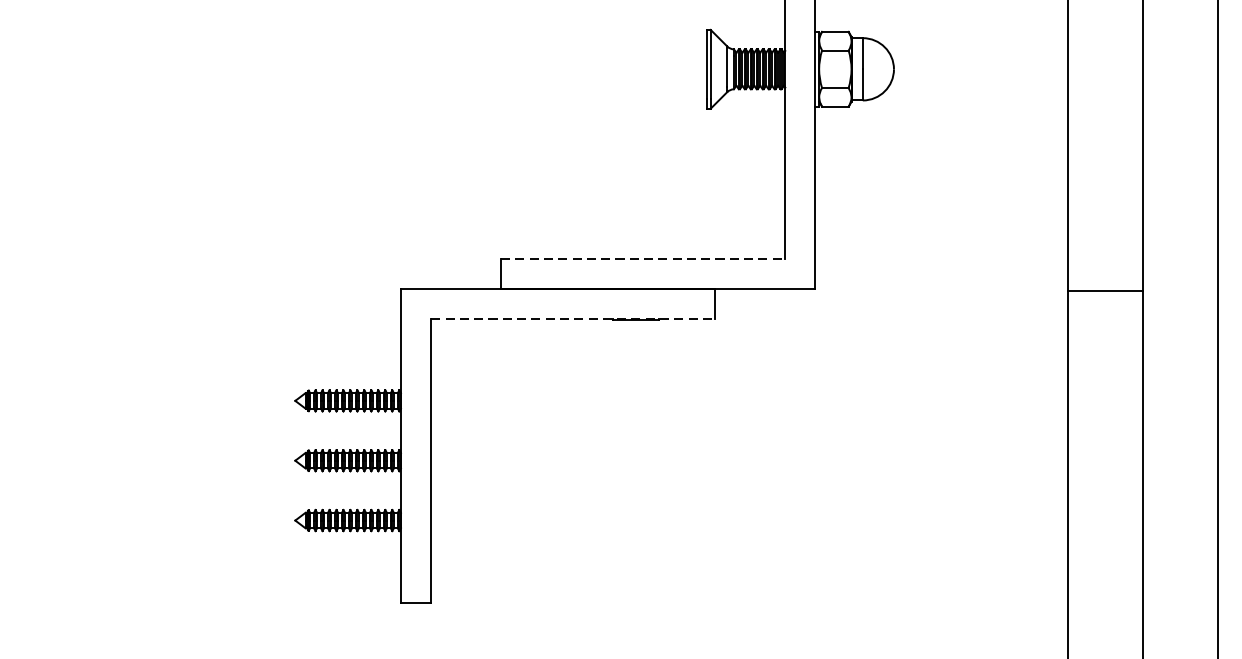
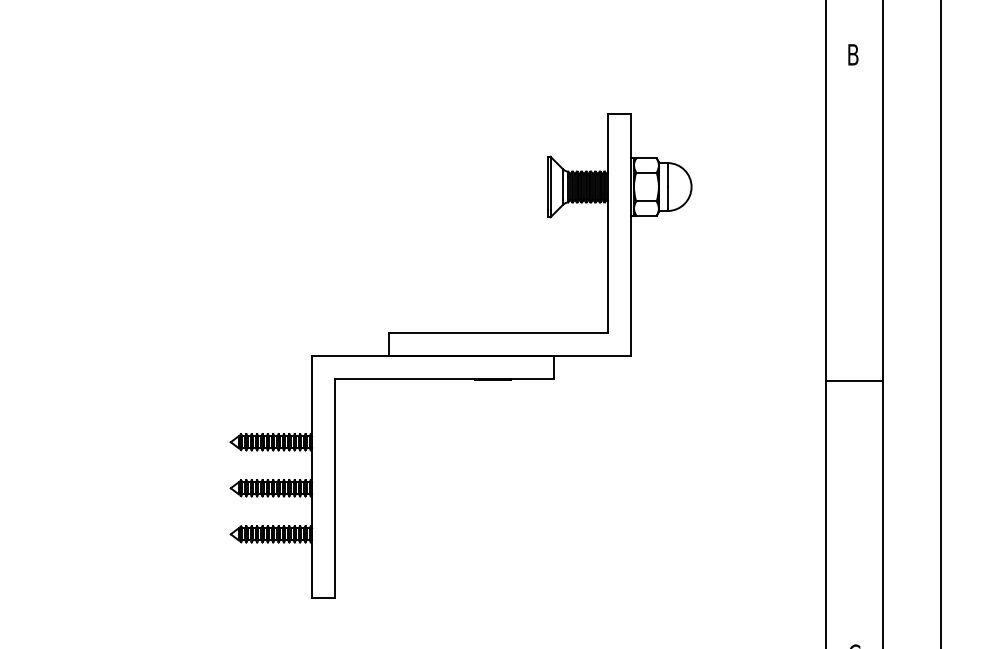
line: (644, 258) -> (499, 332), dashed -> solid
line: (1105, 290) -> (854, 380), moved
line: (574, 318) -> (445, 378), dashed -> solid

